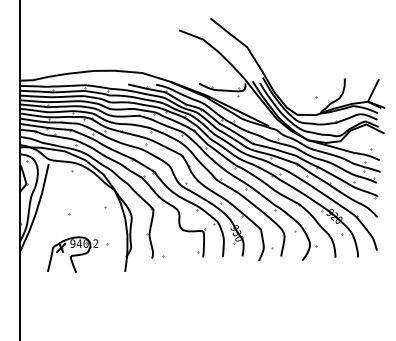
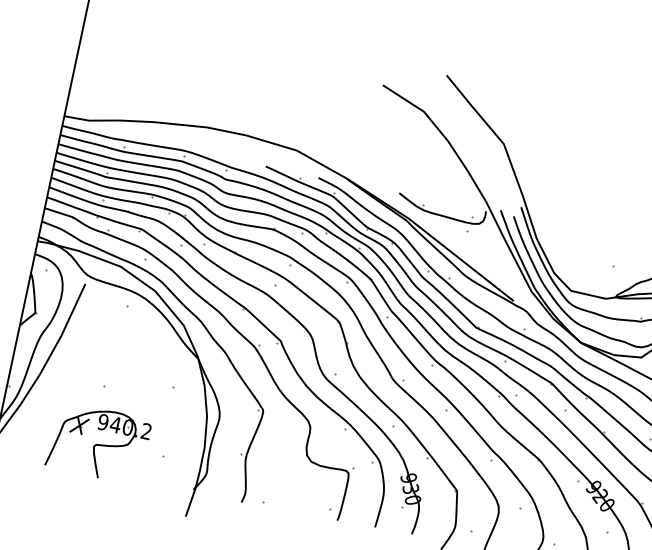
part: (72, 254) -> (98, 442), moved

